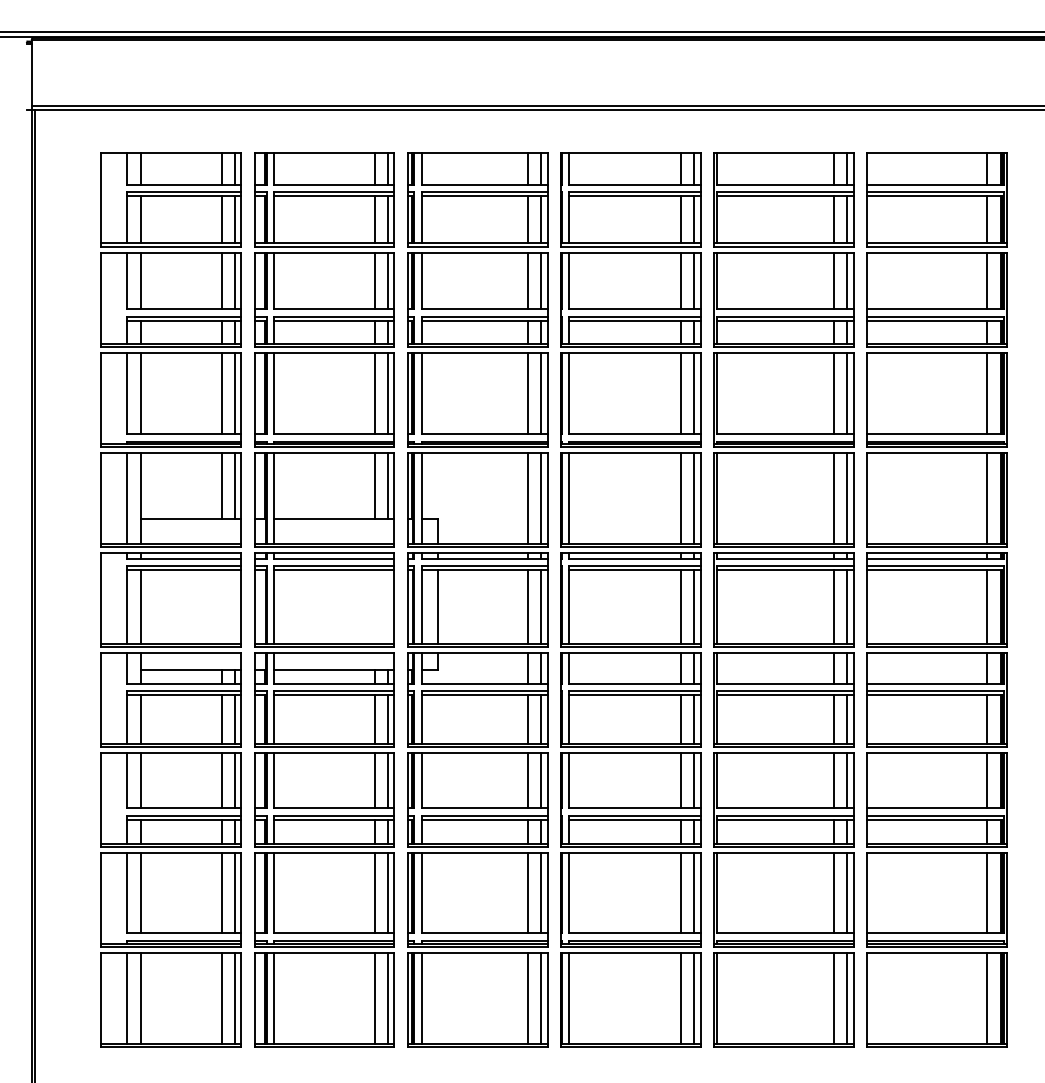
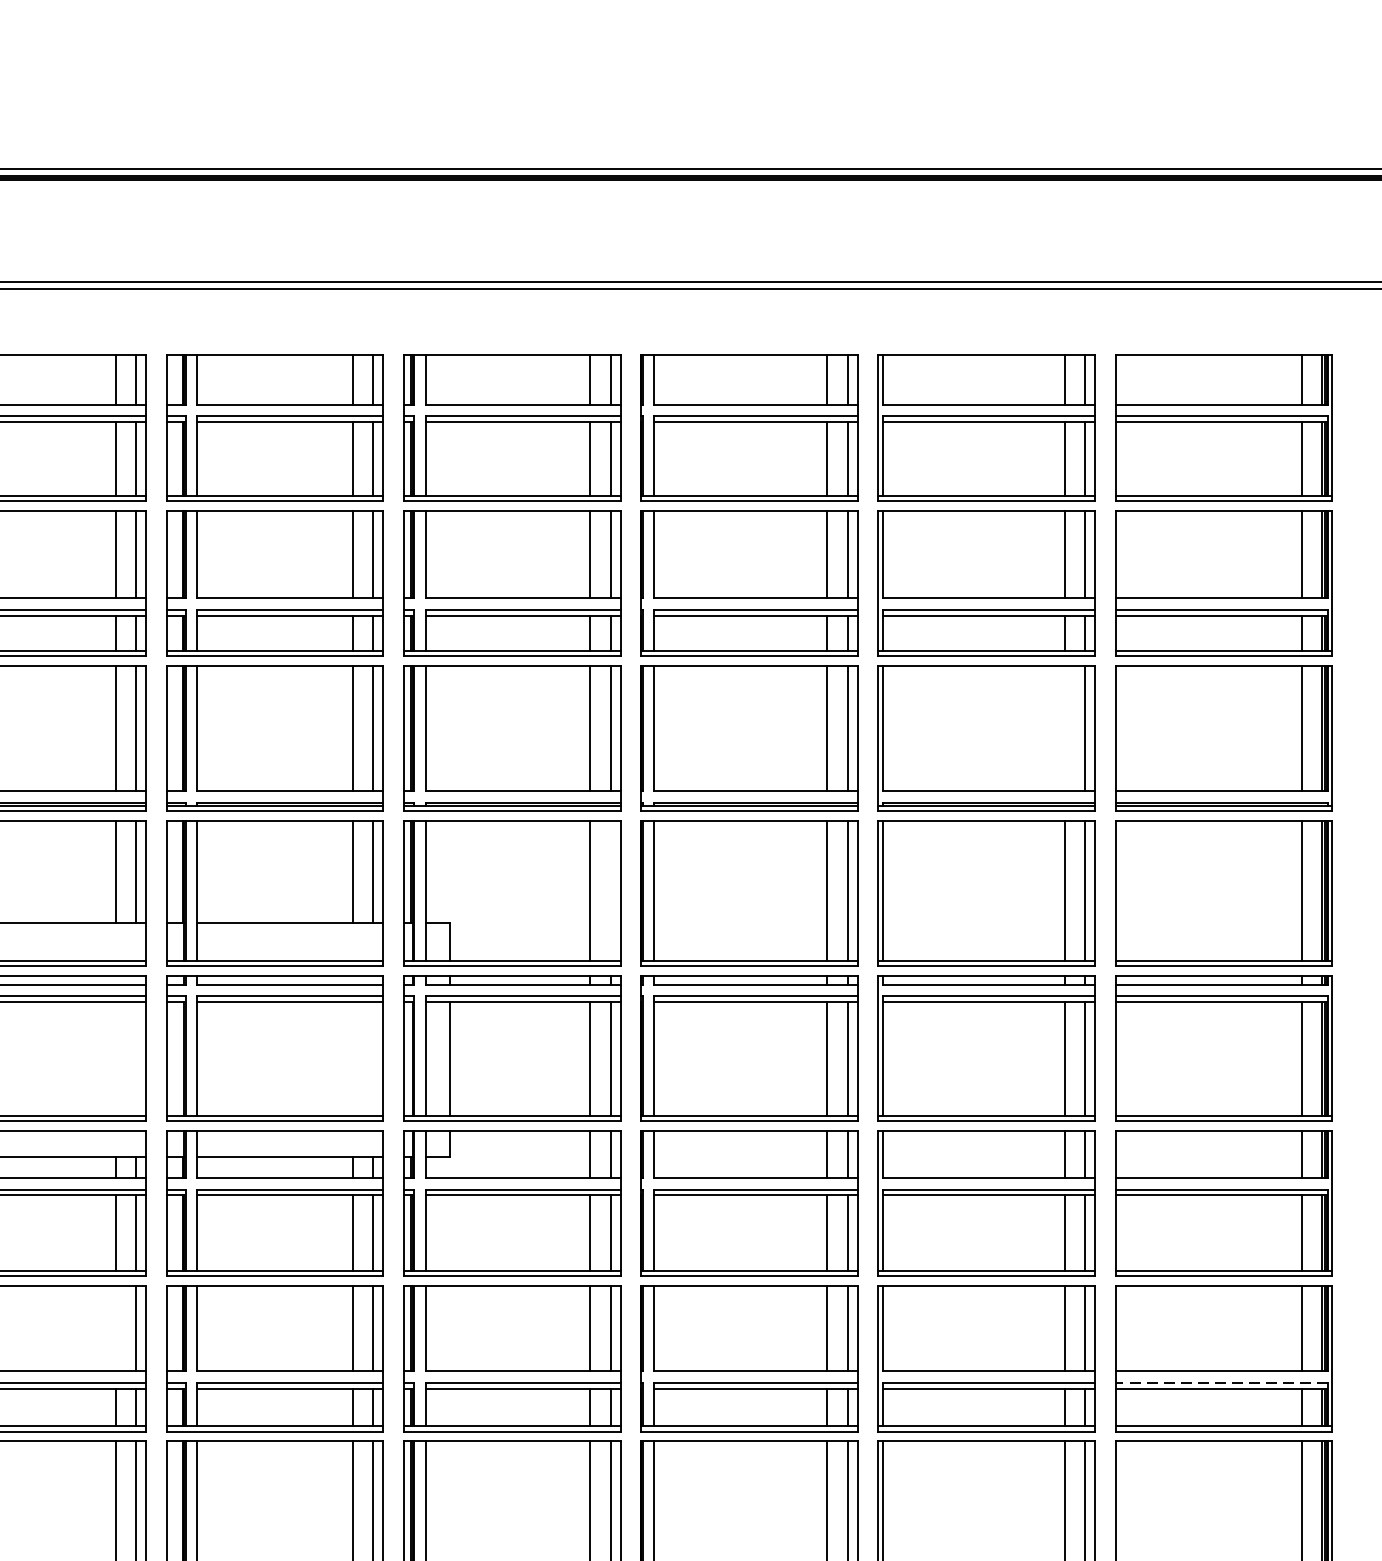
line: (834, 393) -> (1065, 728), removed
line: (541, 498) -> (611, 891), removed
line: (221, 780) -> (115, 1328), removed
line: (935, 815) -> (1221, 1382), solid -> dashed

